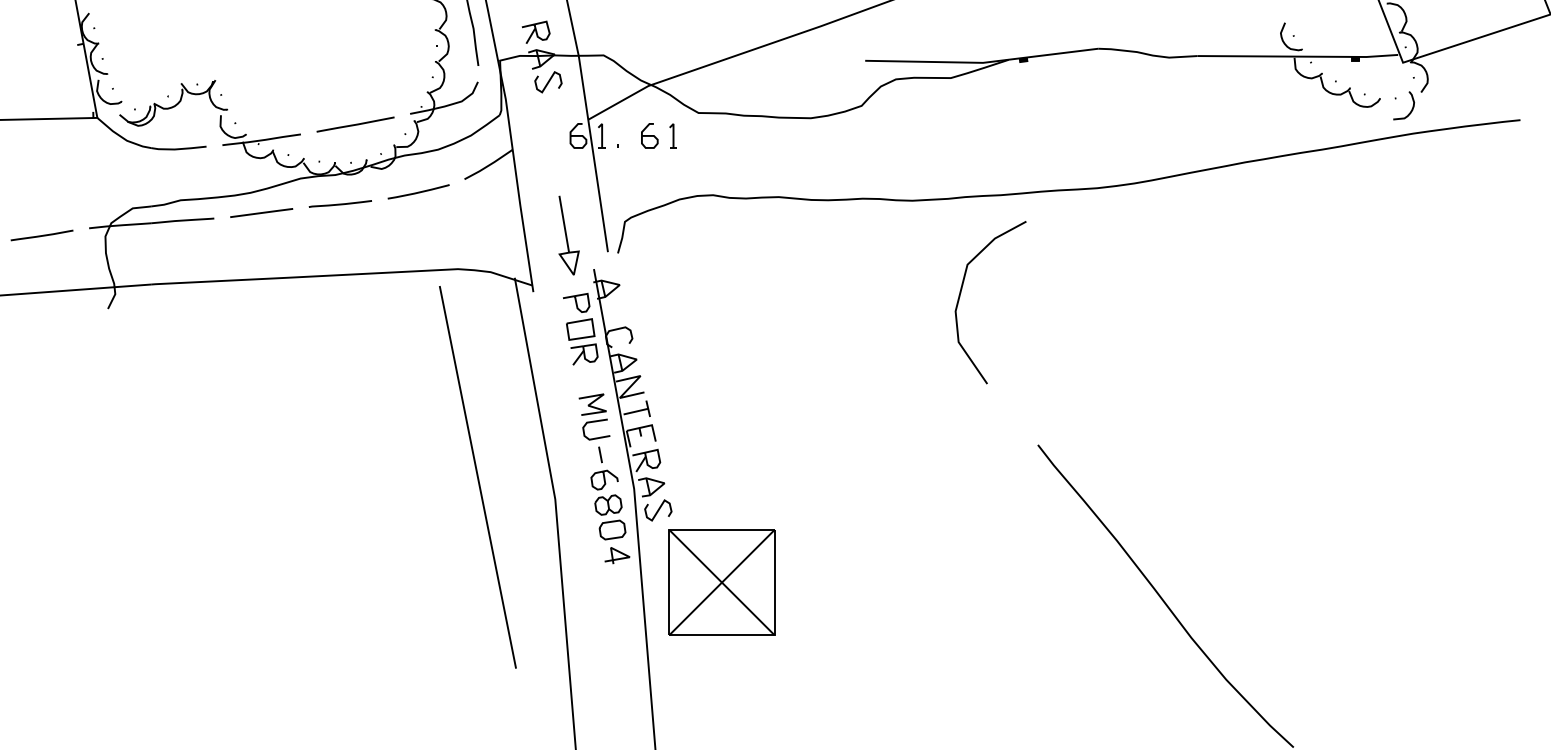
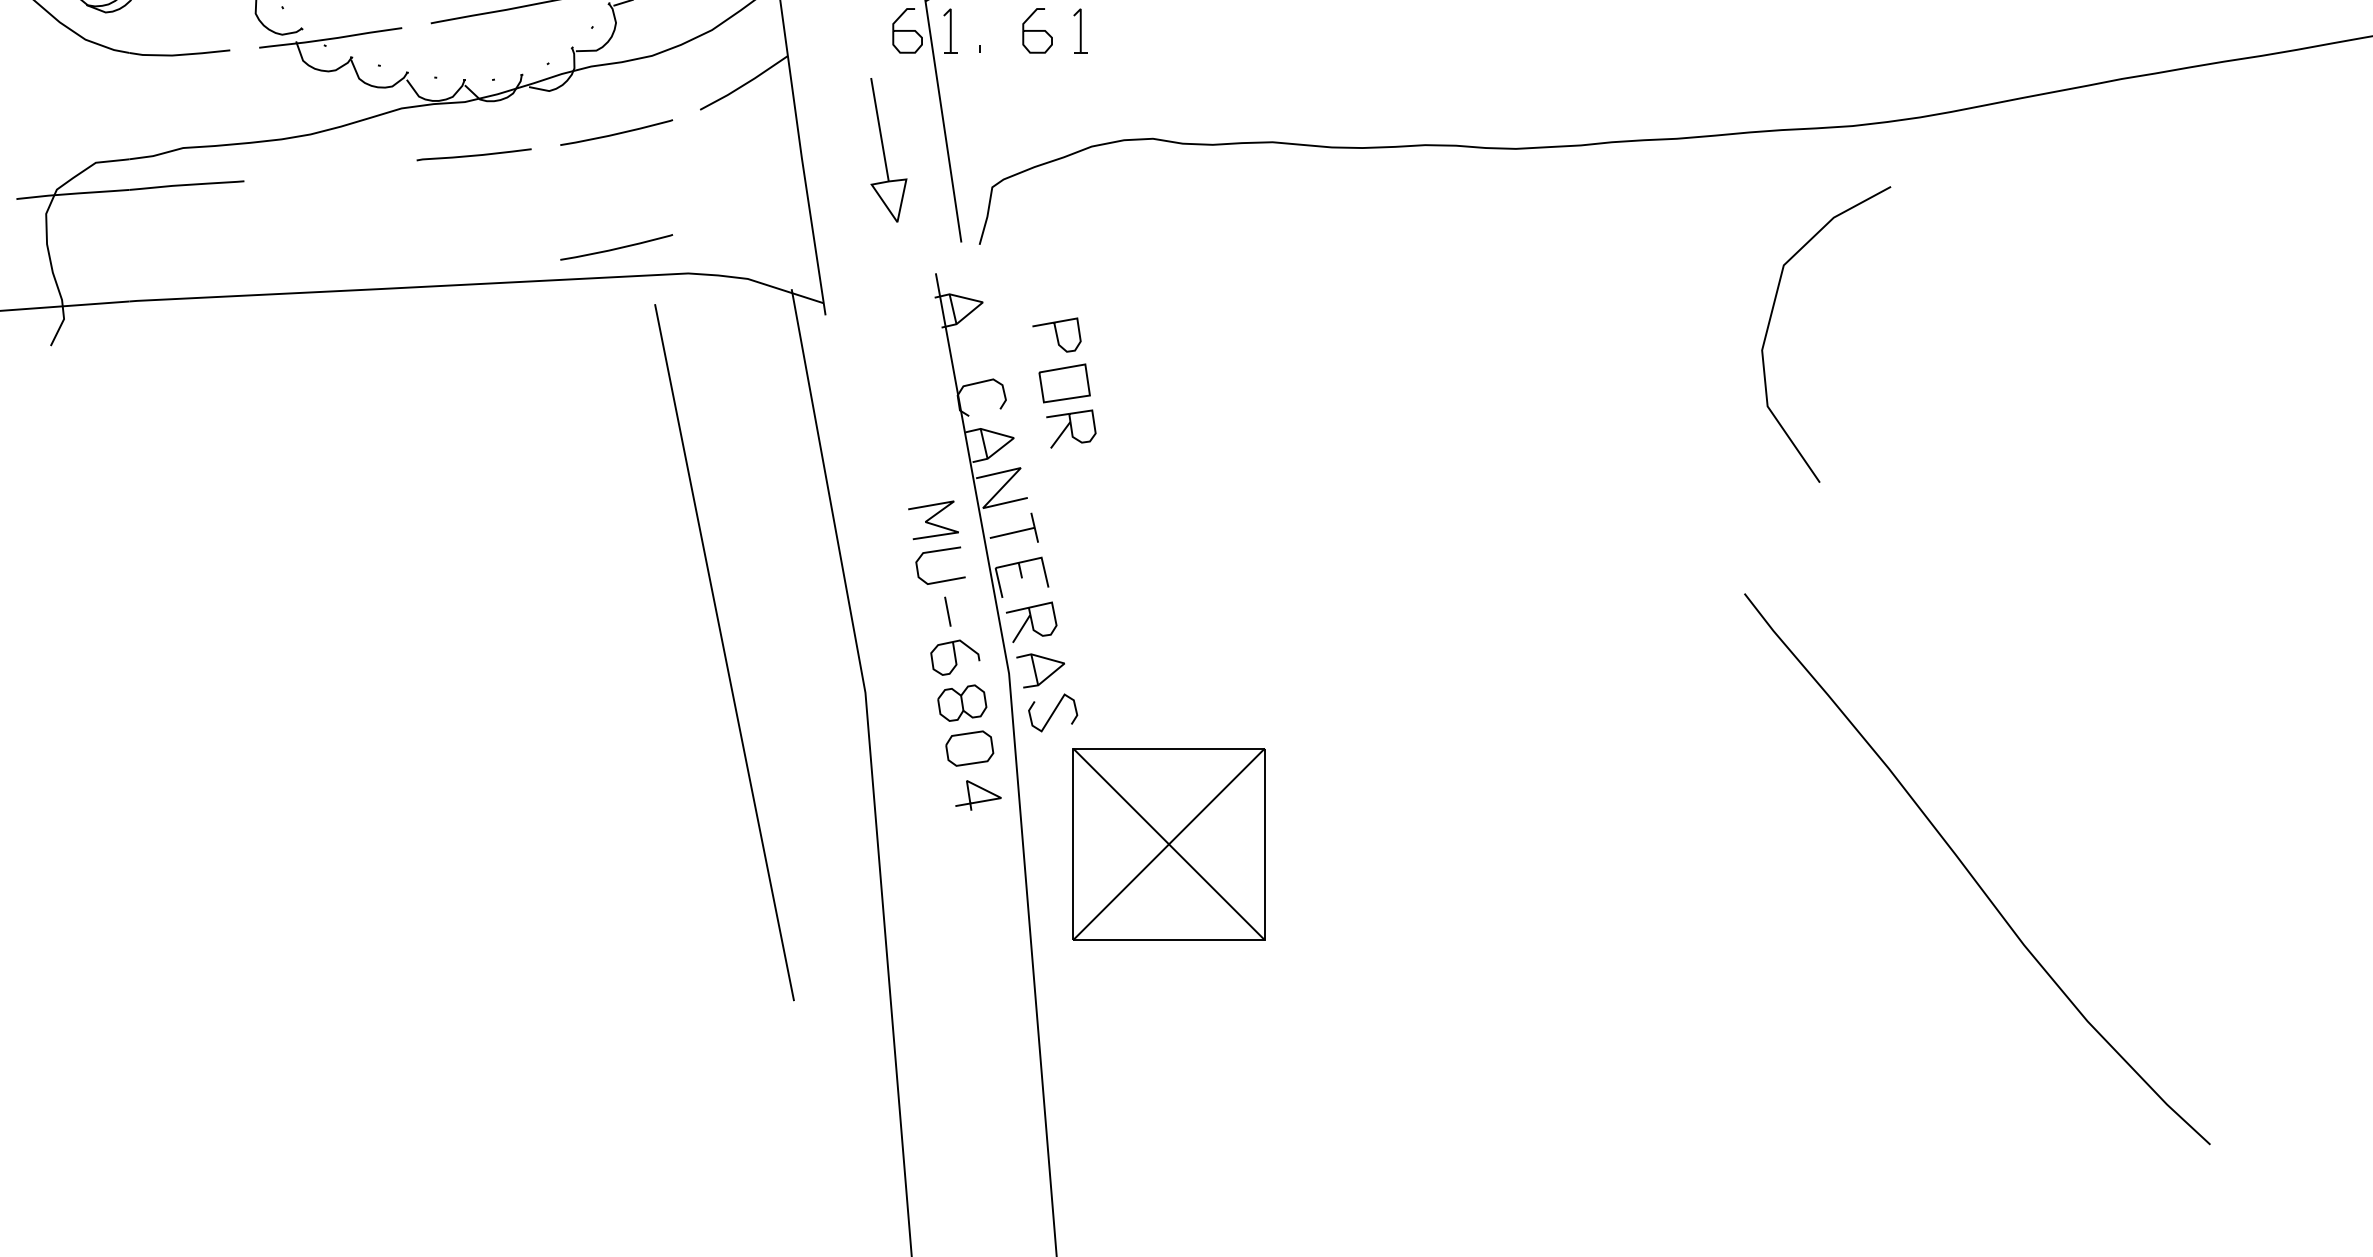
line: (261, 212) -> (330, 170), removed
part: (568, 235) -> (887, 150), moved
line: (418, 254) -> (616, 246), added
curve: (961, 293) -> (1772, 317), moved
part: (580, 329) -> (1064, 383), moved

